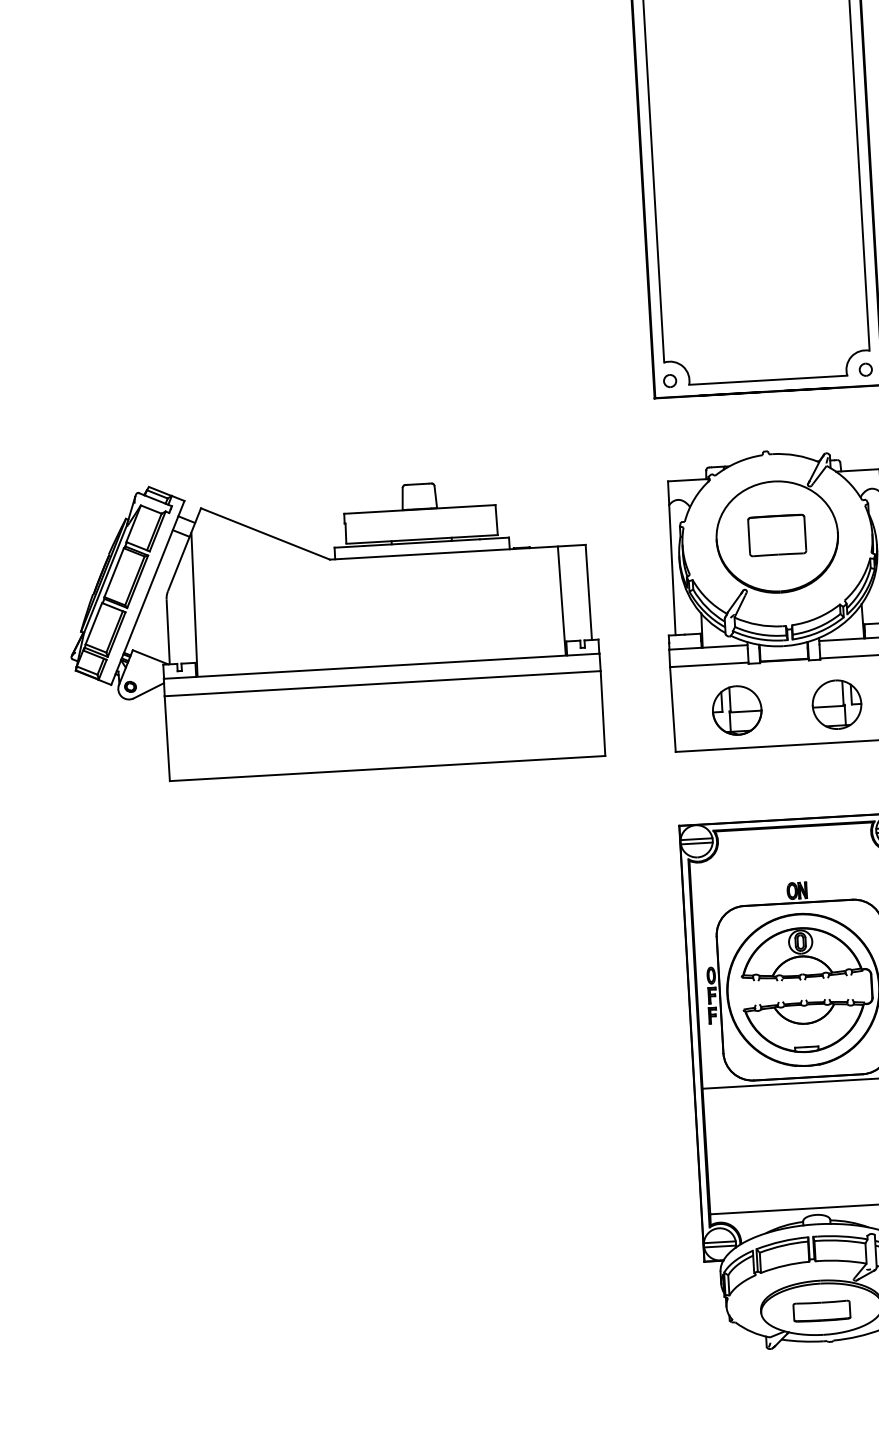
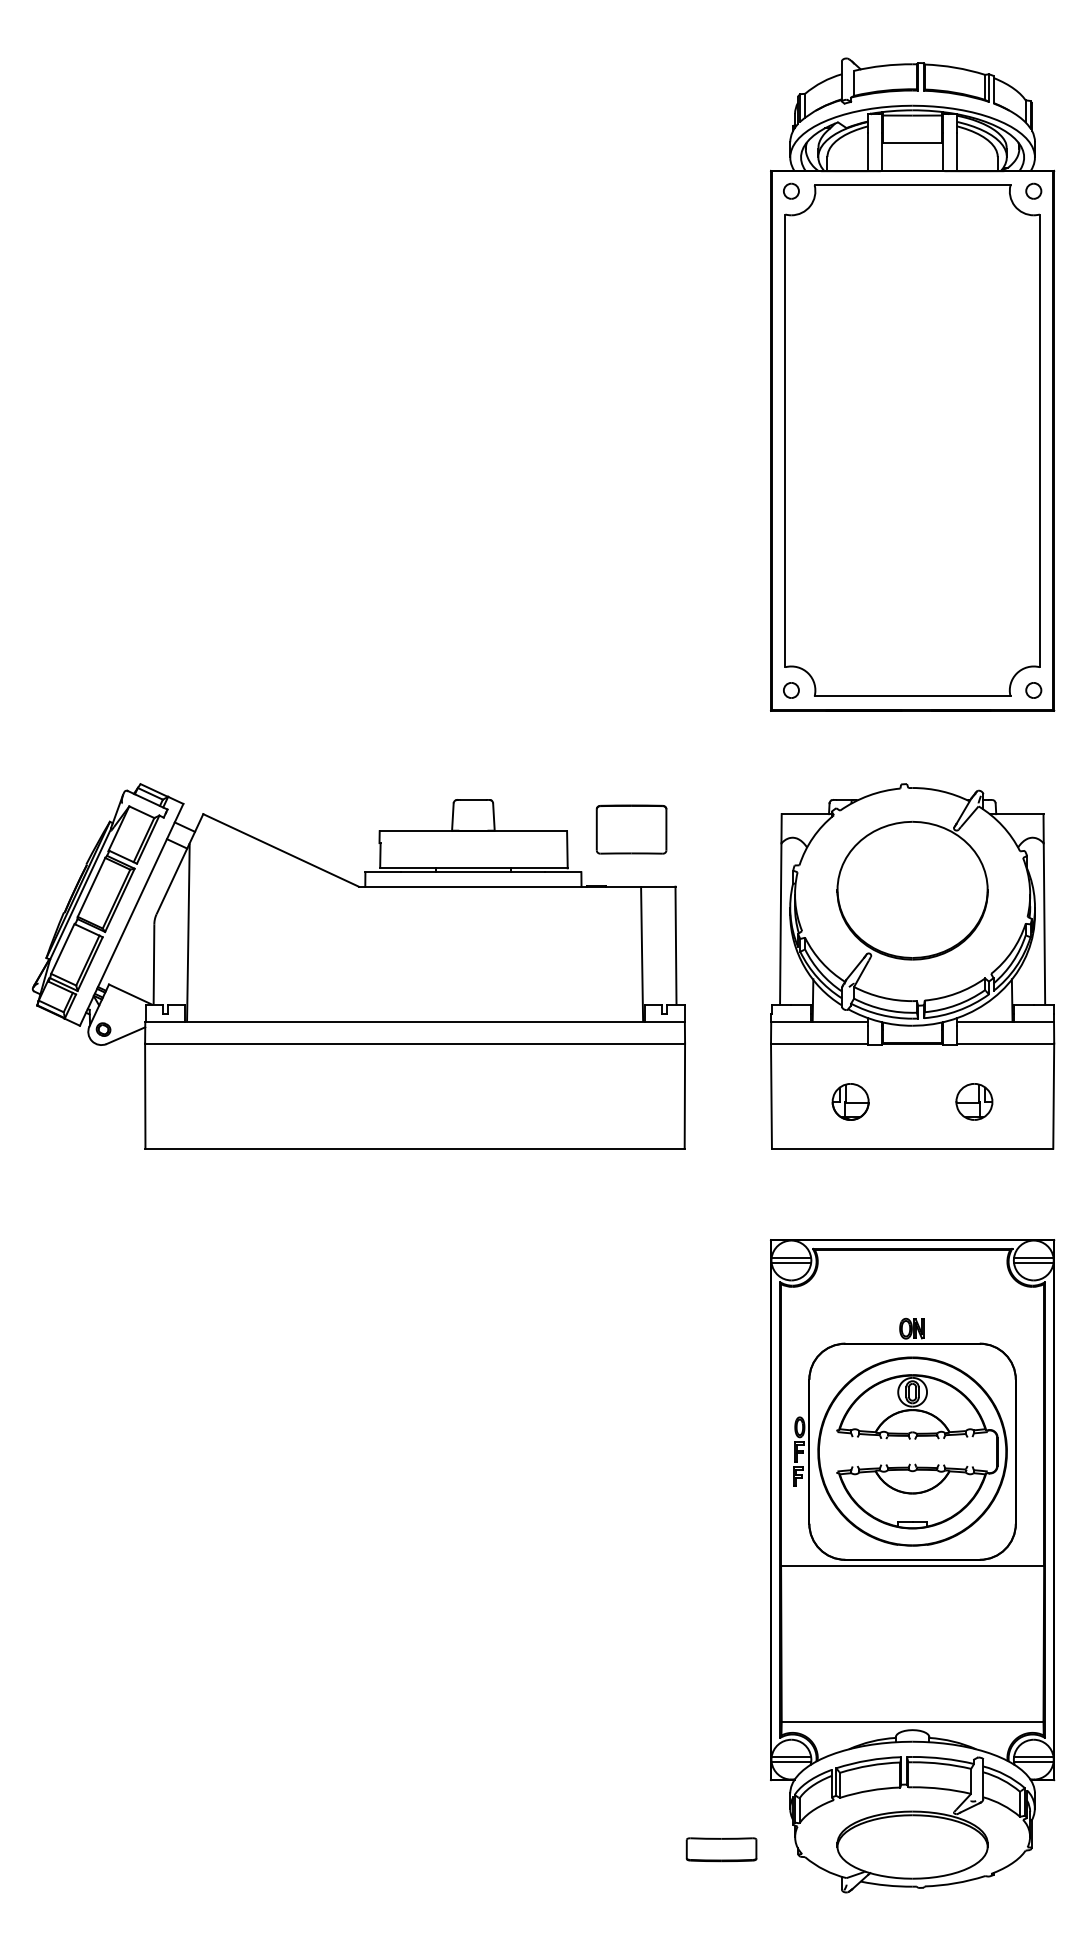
part: (777, 535) -> (631, 829), moved
part: (837, 704) -> (974, 1101), size x0.6
part: (736, 710) -> (850, 1101), size x0.6
part: (821, 1311) -> (721, 1849), moved

